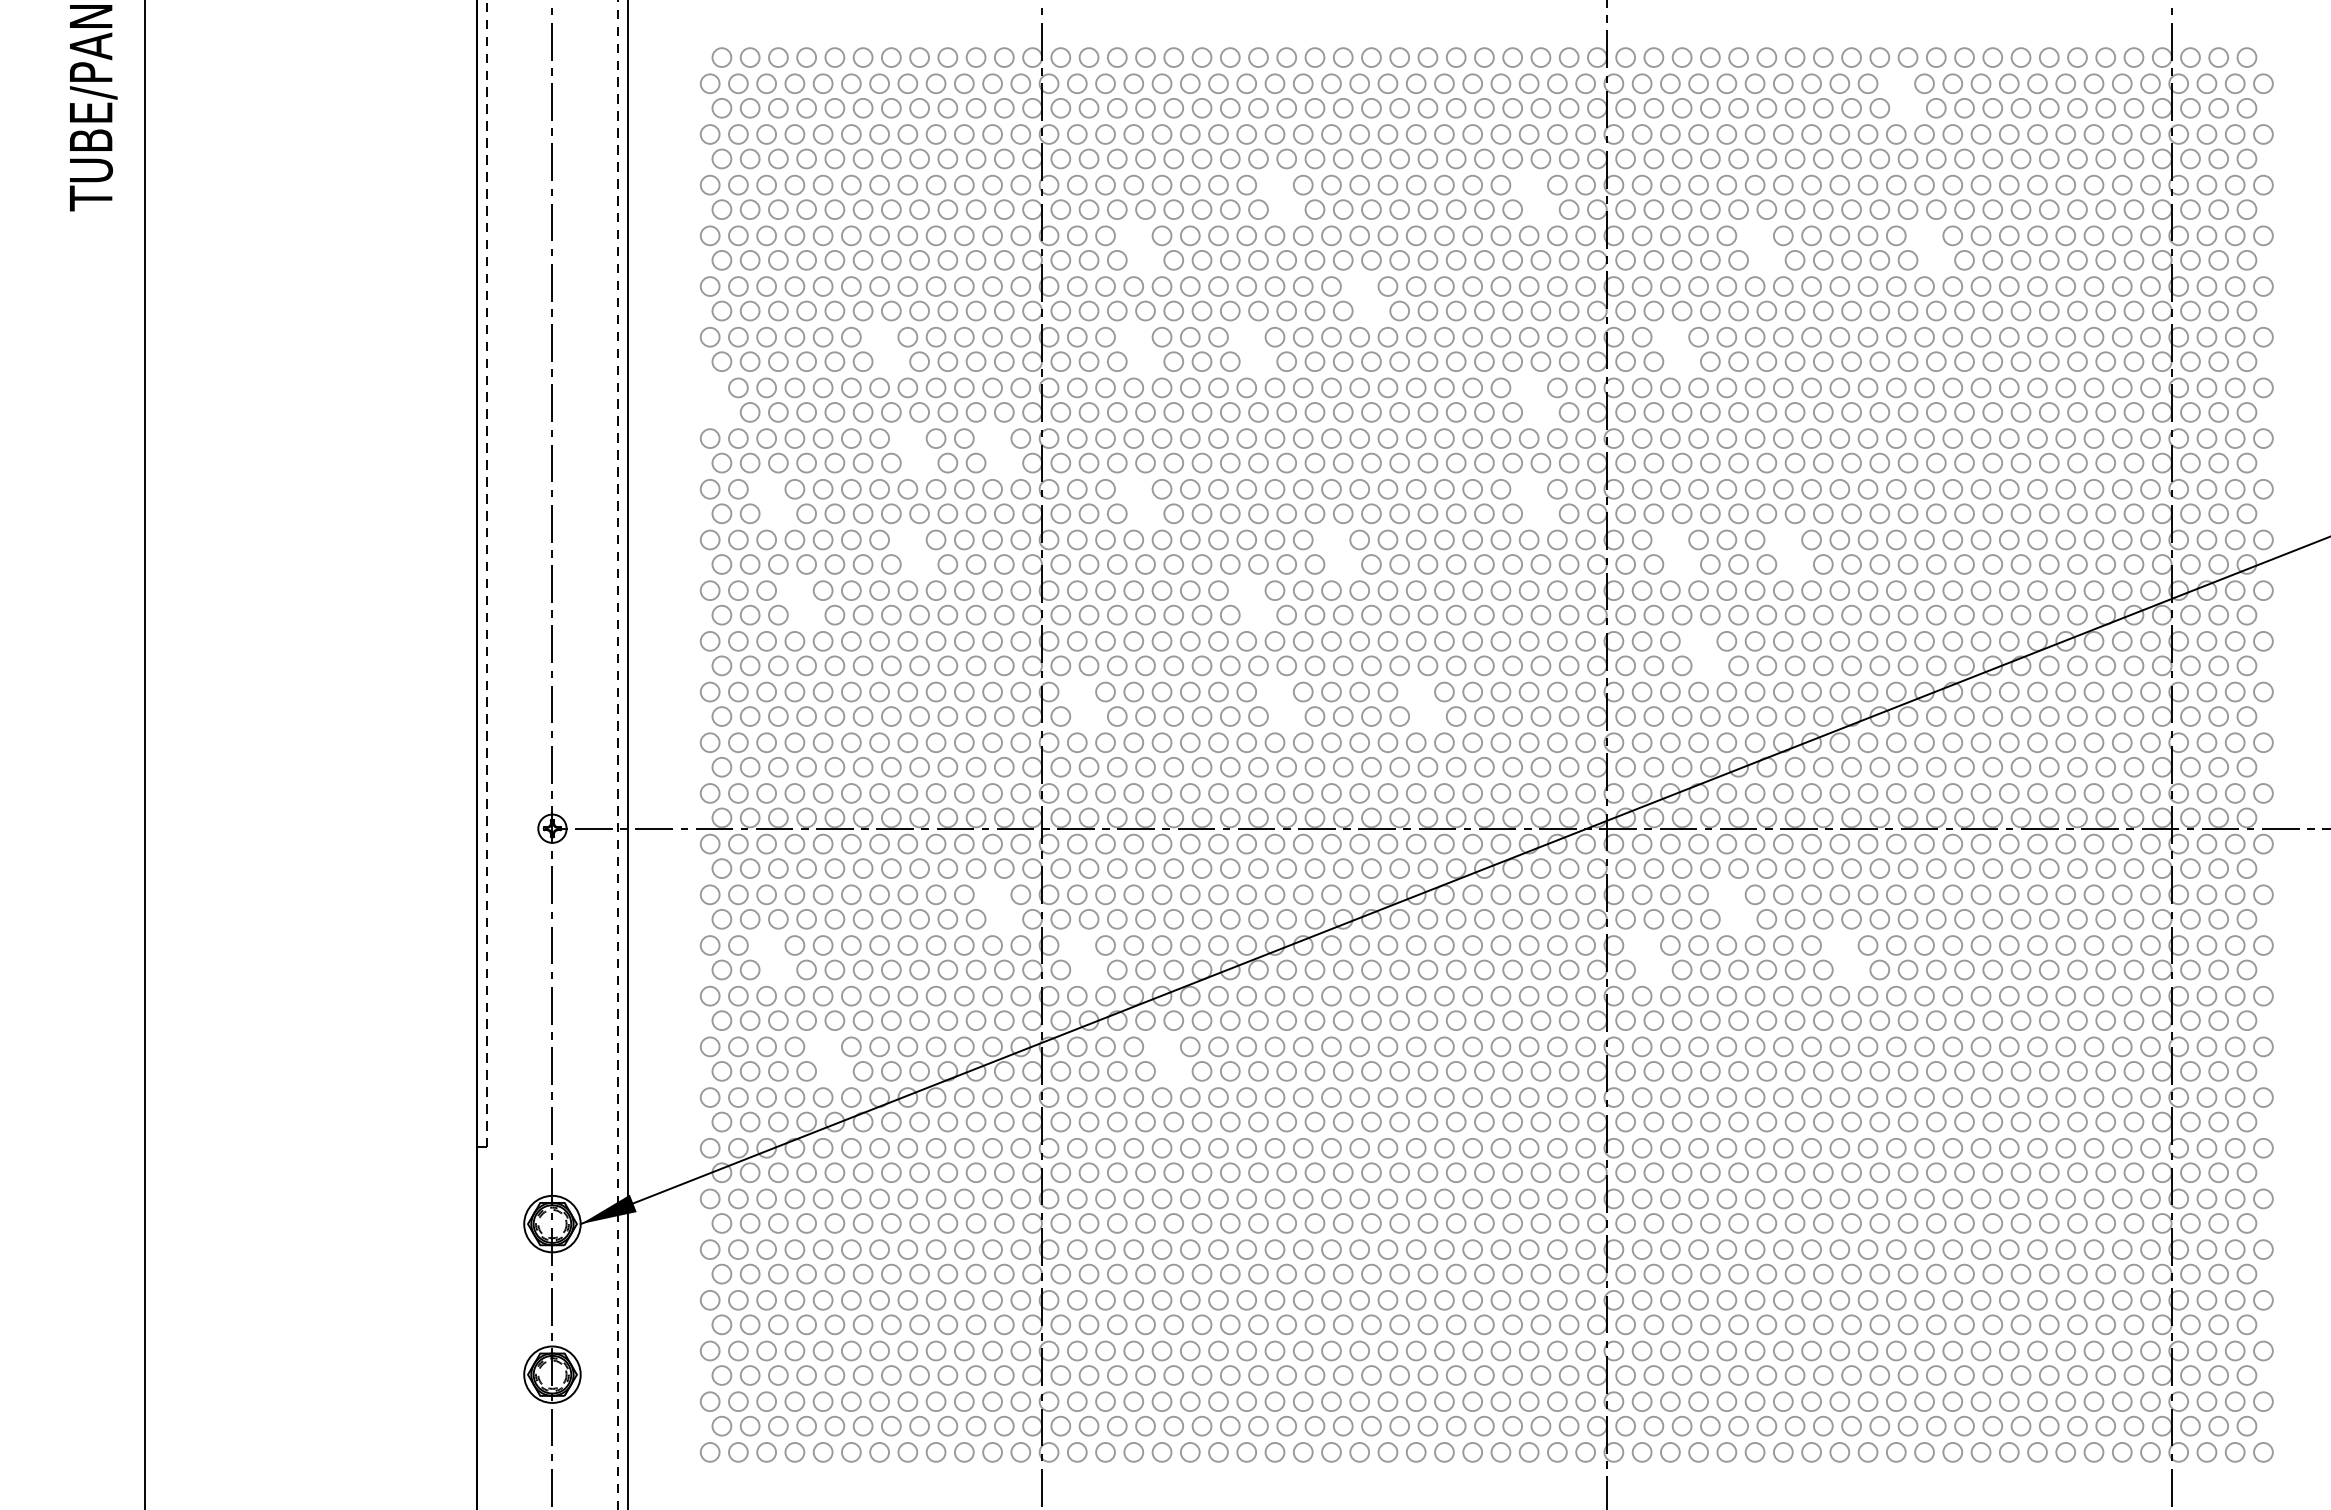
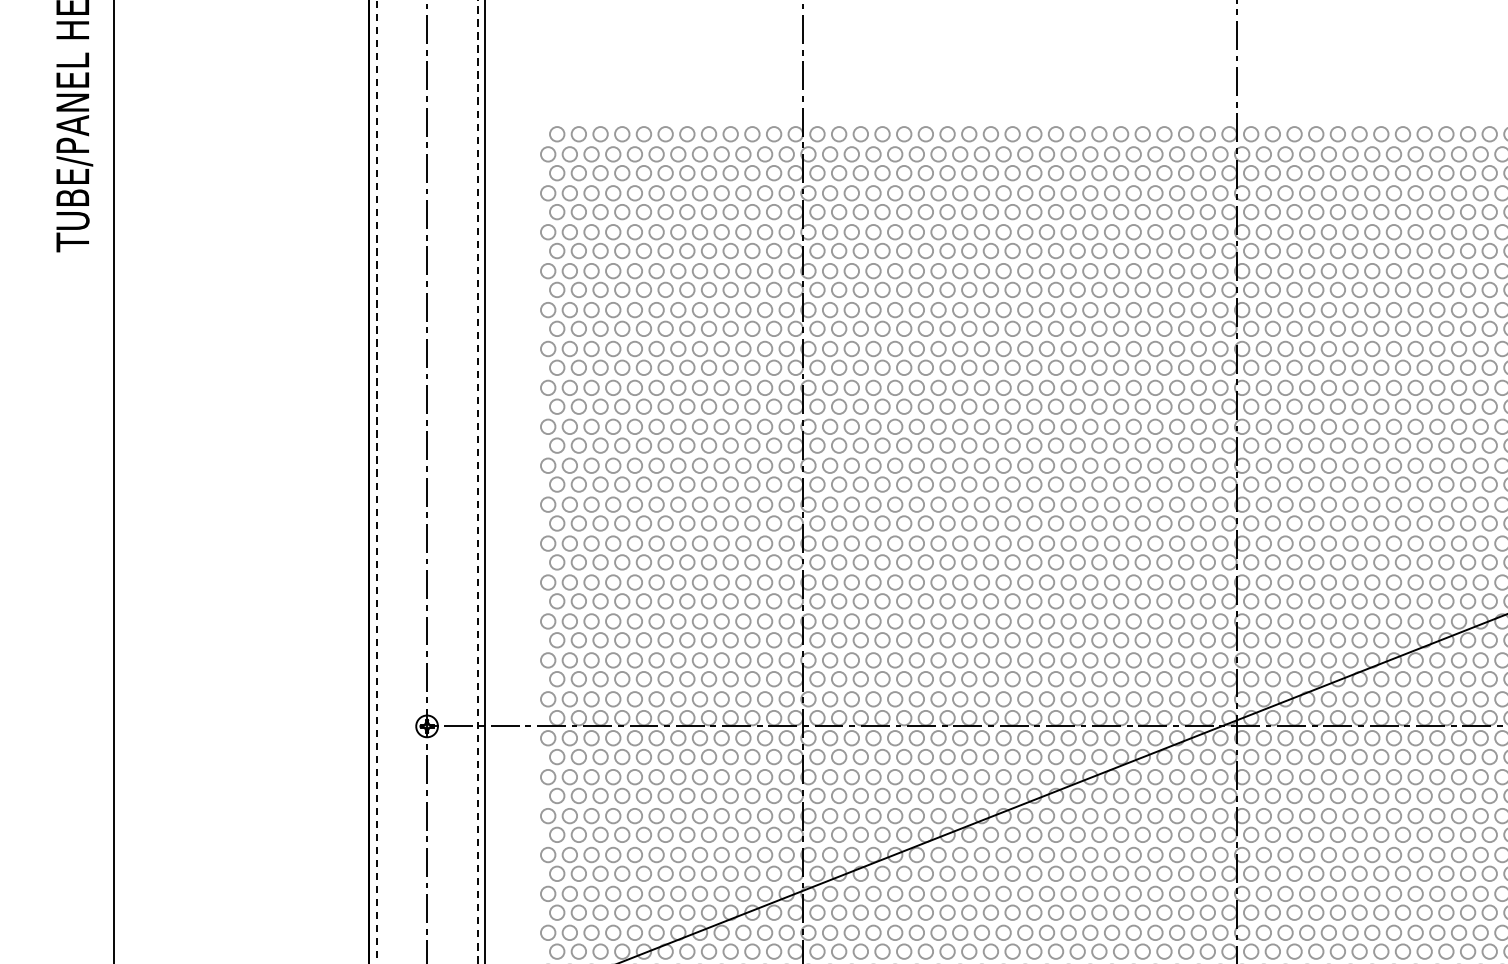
part: (1902, 95) -> (1463, 163), added
part: (1280, 197) -> (986, 241), added
part: (1534, 197) -> (1181, 241), added
part: (1139, 247) -> (877, 280), added
part: (1760, 247) -> (1354, 280), added
part: (1930, 247) -> (1485, 280), added
part: (1365, 298) -> (1051, 319), added
part: (885, 349) -> (682, 358), added
part: (1139, 349) -> (877, 358), added
part: (1252, 349) -> (964, 358), added
part: (1676, 349) -> (1290, 358), added
part: (715, 399) -> (552, 396), added
part: (1534, 399) -> (1181, 396), added
part: (913, 450) -> (704, 435), added
part: (998, 450) -> (769, 435), added
part: (772, 501) -> (596, 475), added
part: (1139, 501) -> (877, 475), added
part: (1534, 501) -> (1181, 475), added
part: (913, 551) -> (704, 513), added
part: (1337, 551) -> (1029, 513), added
part: (1676, 551) -> (1290, 513), added
part: (1789, 551) -> (1377, 513), added
part: (800, 602) -> (617, 552), added
part: (1252, 602) -> (964, 552), added
part: (1704, 653) -> (1311, 591), added
part: (1083, 703) -> (834, 630), added
part: (1280, 703) -> (986, 630), added
part: (1422, 703) -> (1095, 630), added
part: (998, 906) -> (769, 786), added
part: (1732, 906) -> (1333, 786), added
part: (772, 957) -> (596, 825), added
part: (1083, 957) -> (834, 825), added
part: (1647, 957) -> (1267, 825), added
part: (1845, 957) -> (1420, 825), added
part: (828, 1058) -> (639, 902), added
part: (1167, 1058) -> (899, 902), added

